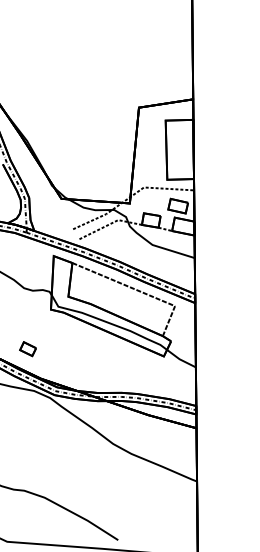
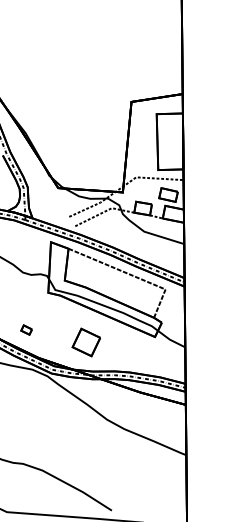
part: (27, 348) -> (26, 329), size x0.71
part: (90, 362) -> (85, 342), added

